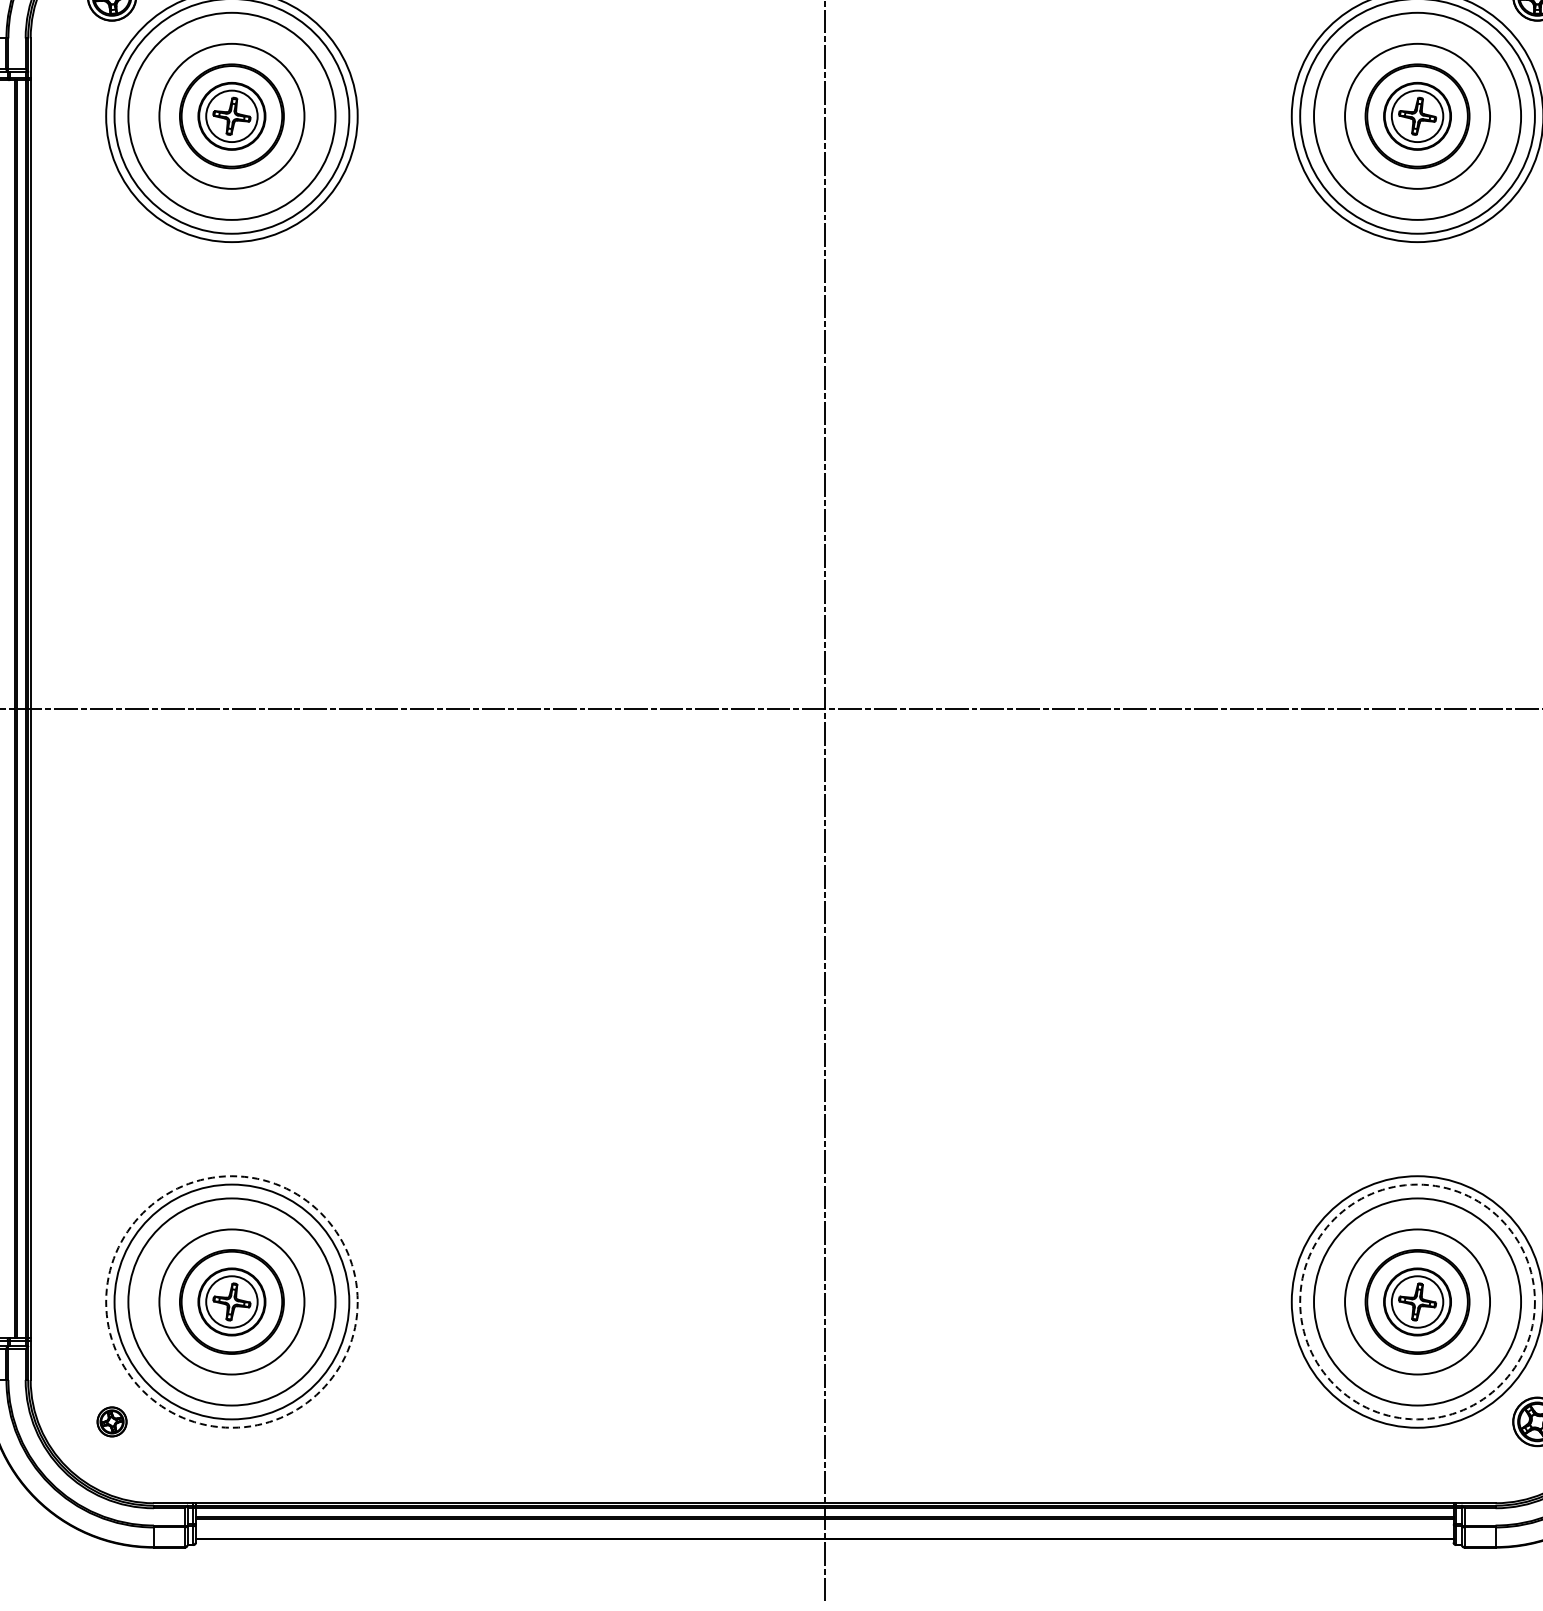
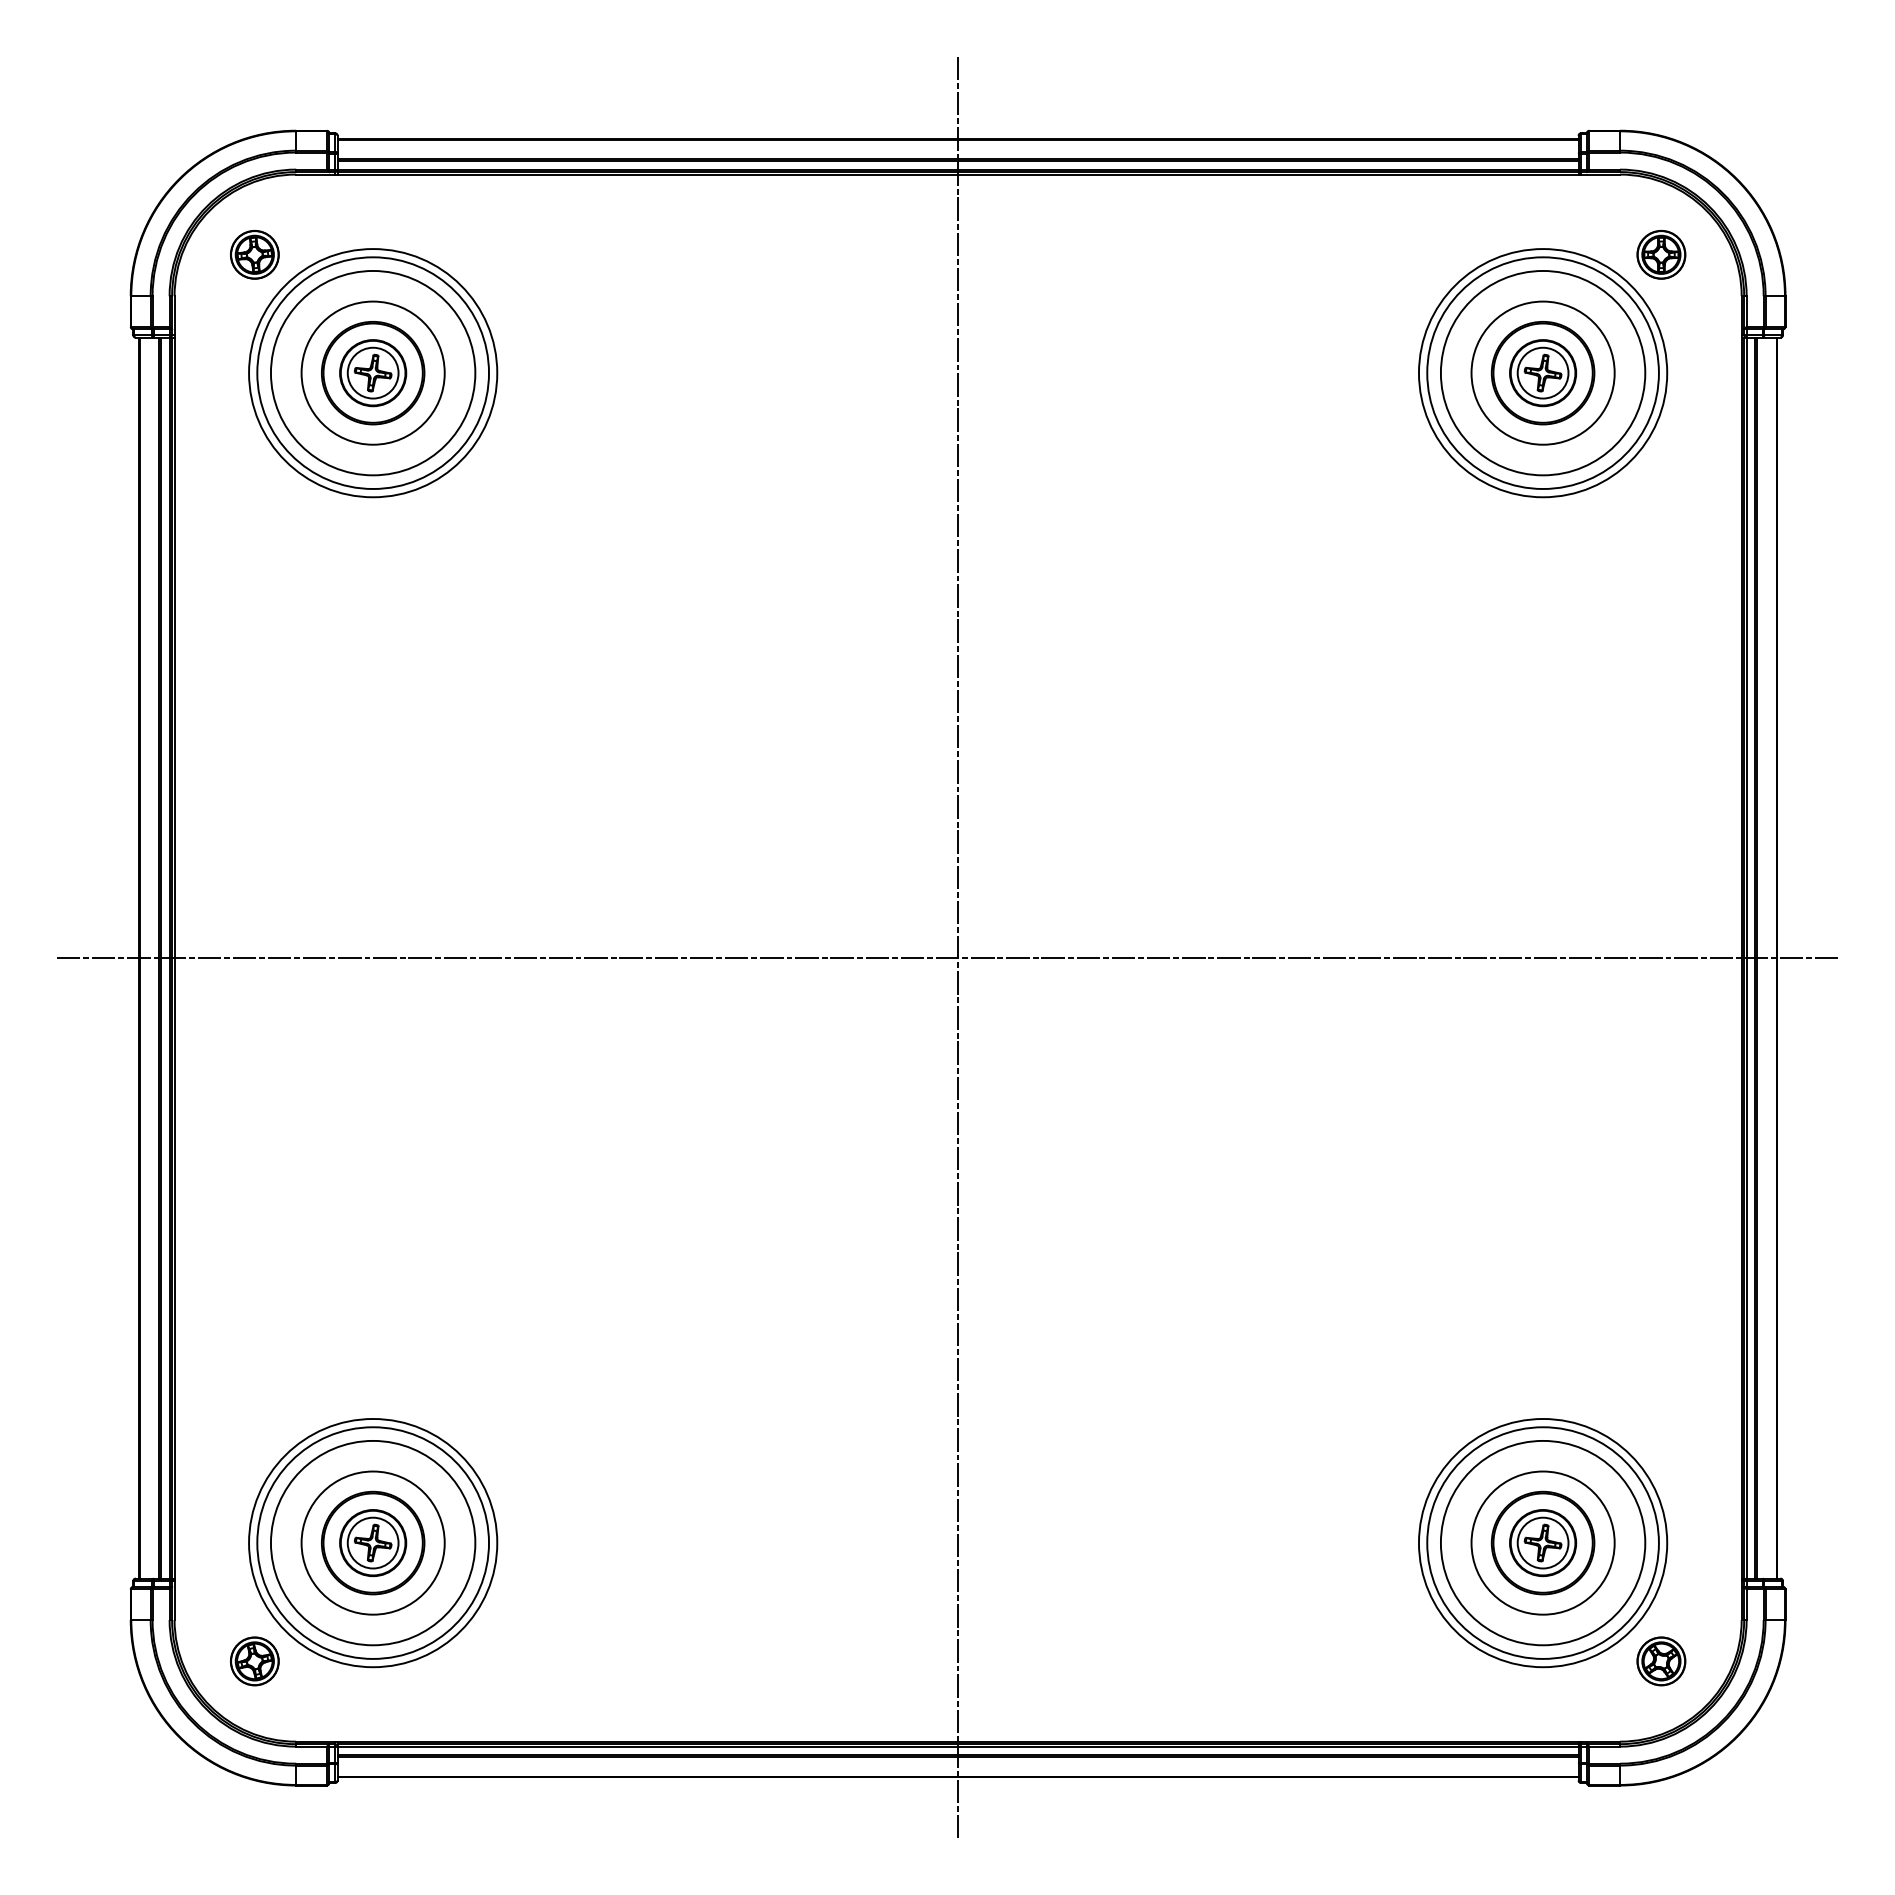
circle: (232, 1301) -> (373, 1542), dashed -> solid
circle: (1416, 1301) -> (1542, 1542), dashed -> solid
part: (111, 1421) -> (254, 1661), size x1.67

